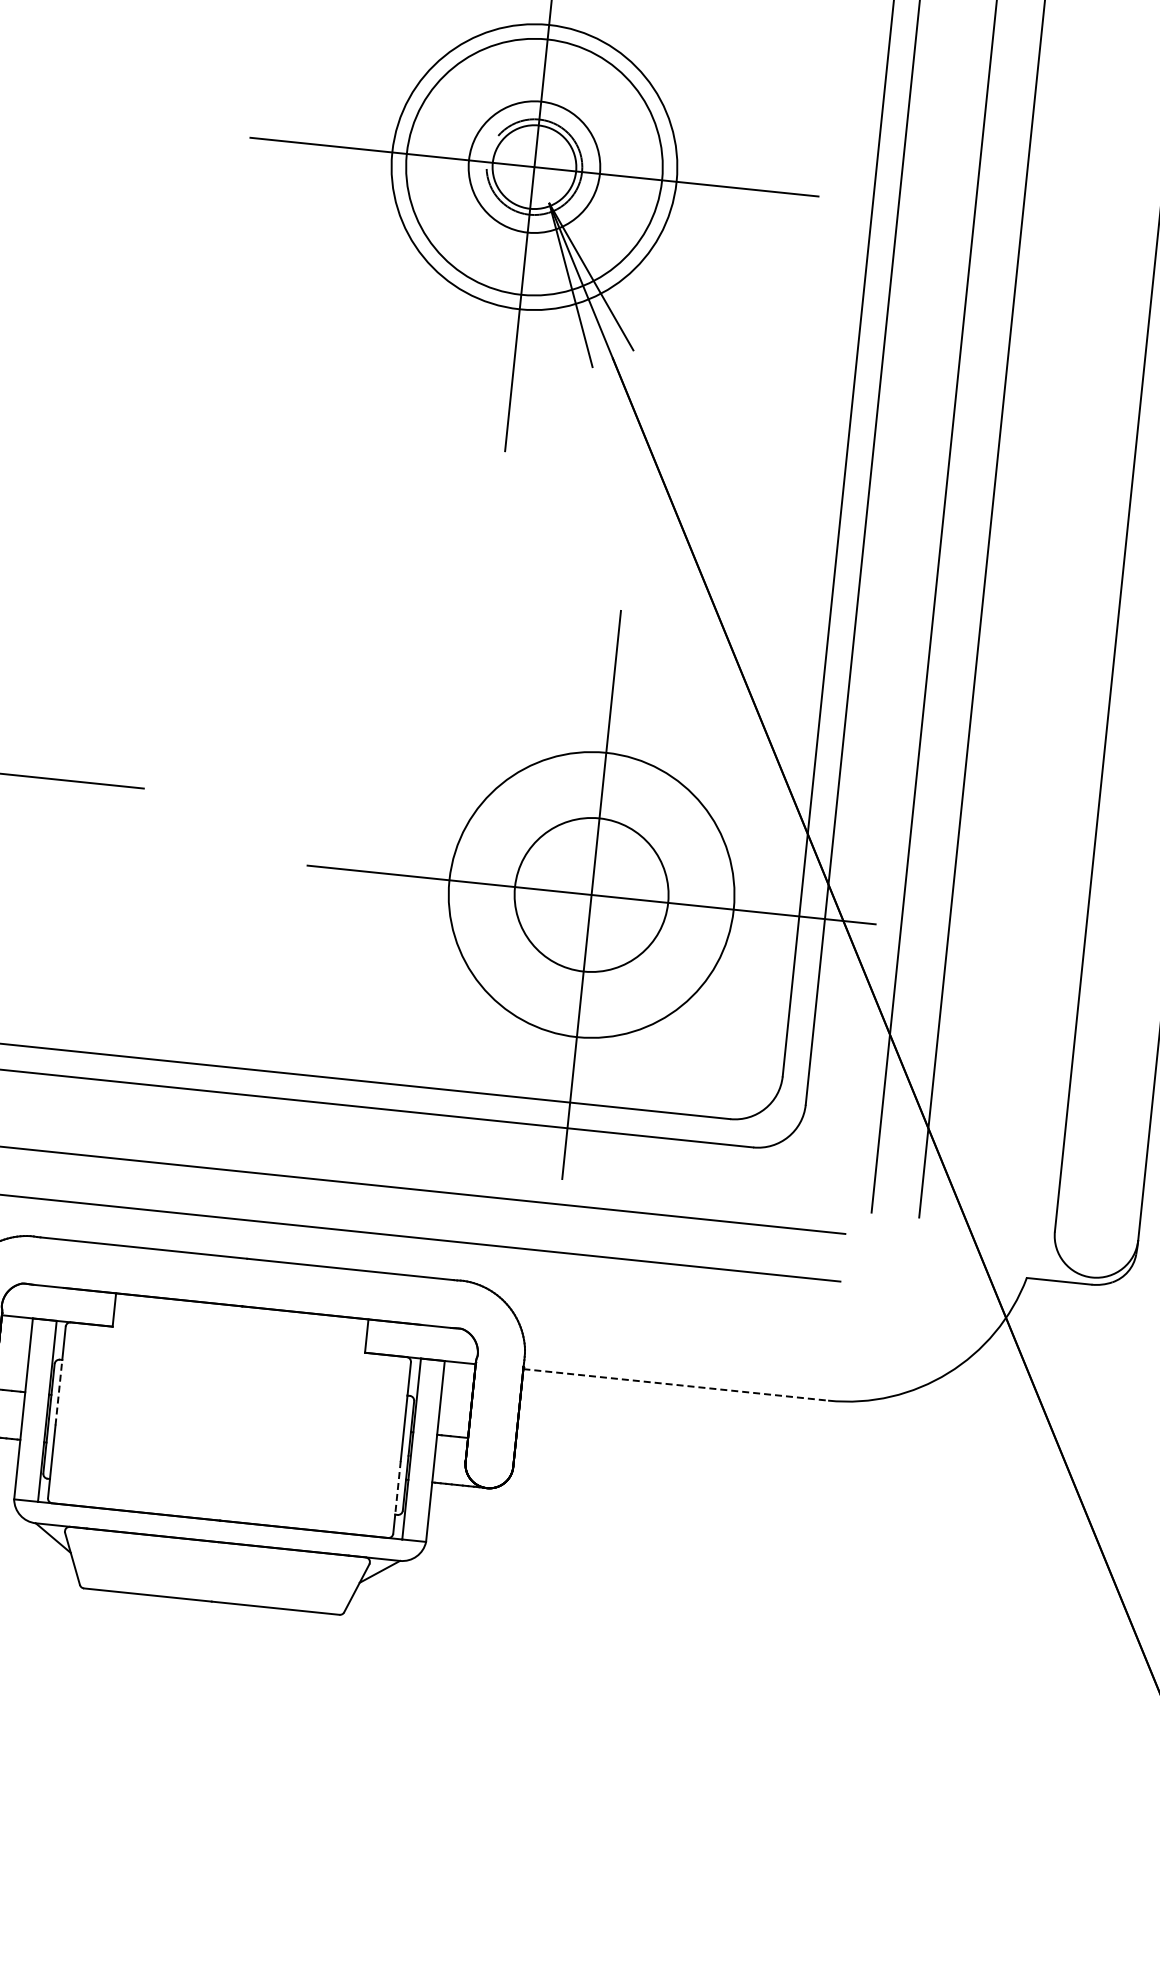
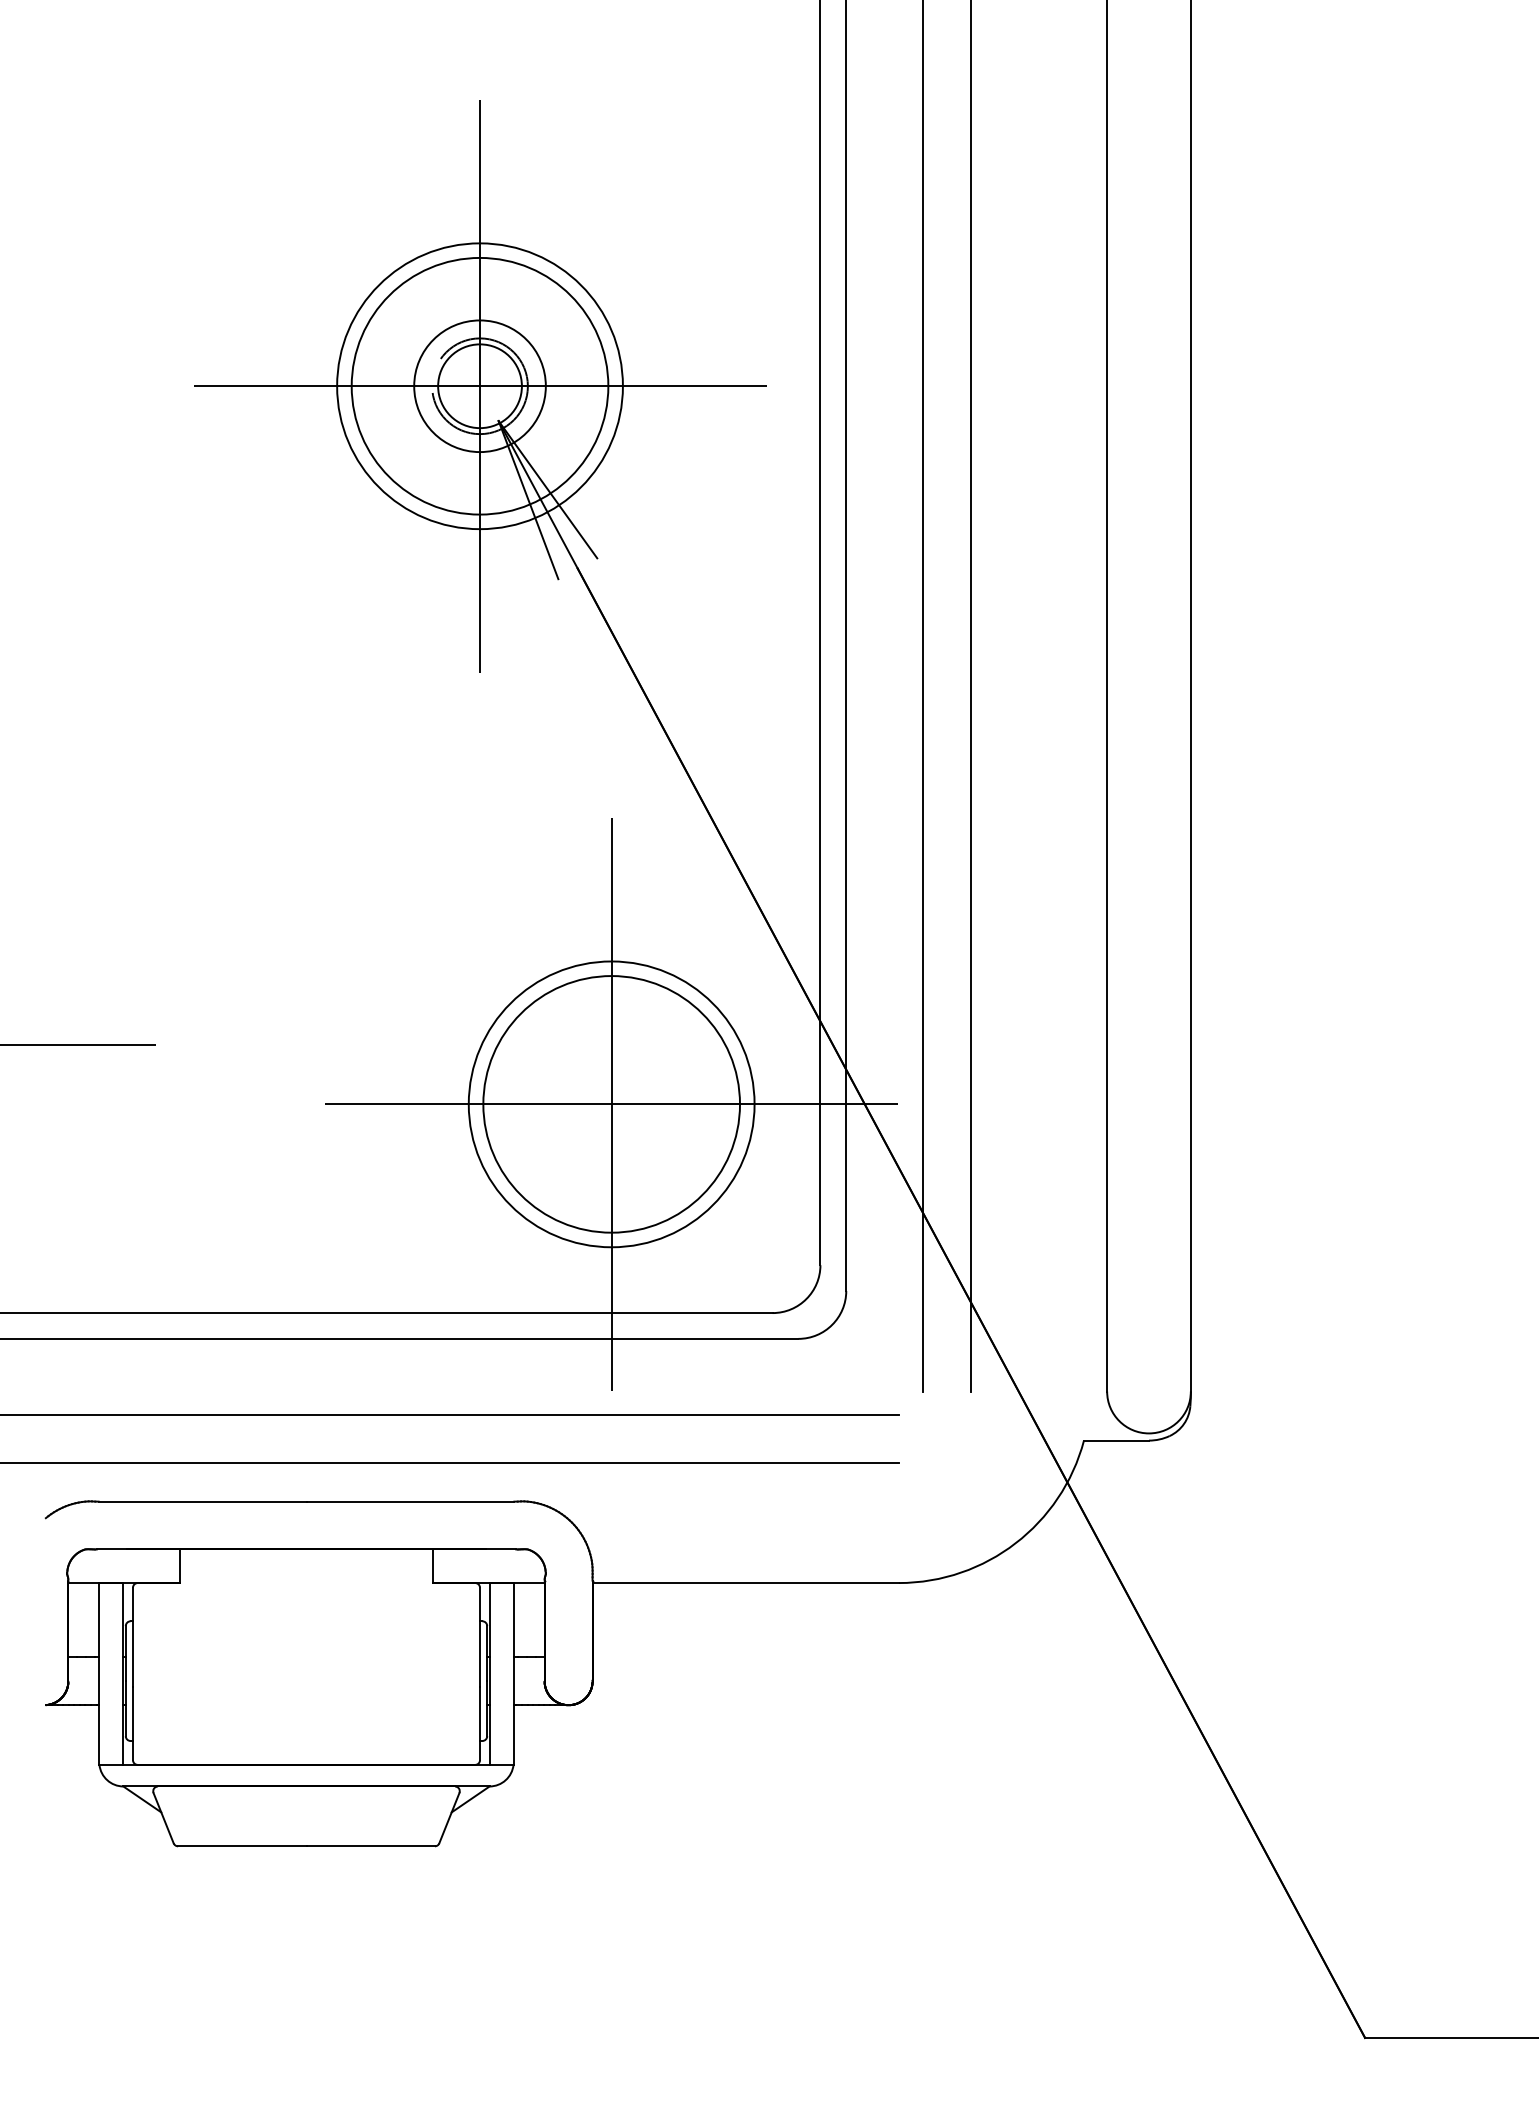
circle: (591, 895) -> (611, 1104), size x1.67
line: (676, 1385) -> (746, 1583), dashed -> solid
line: (58, 1392) -> (132, 1654), dashed -> solid
line: (398, 1488) -> (480, 1714), dashed -> solid

